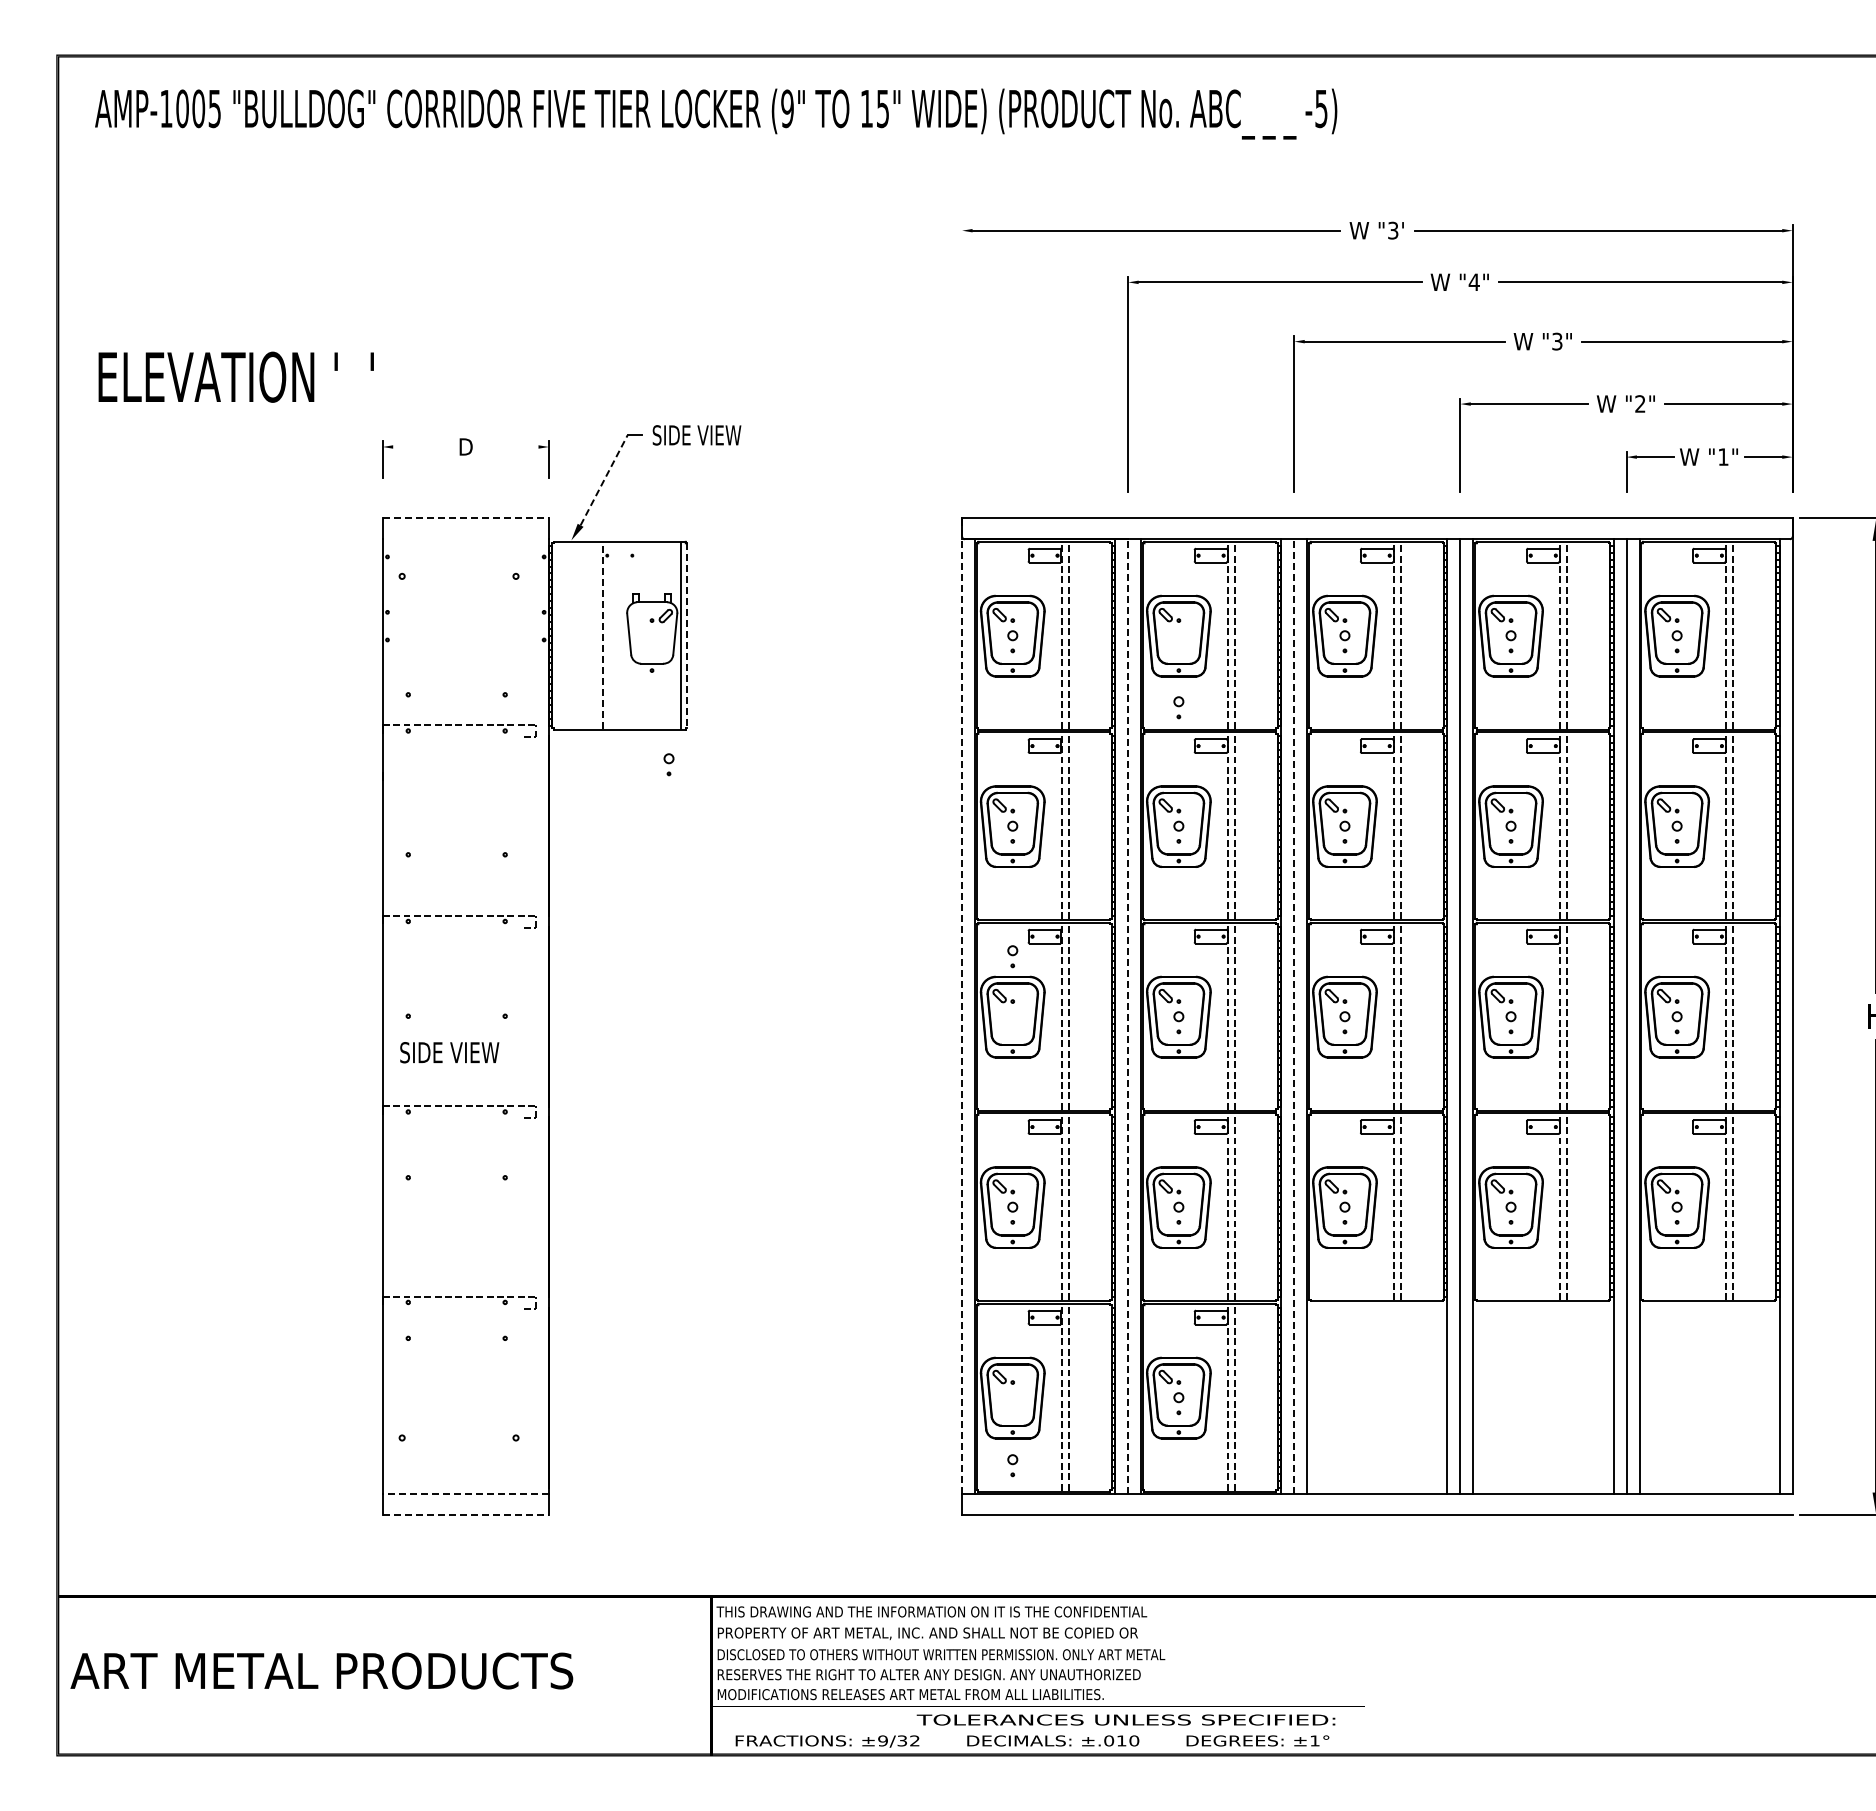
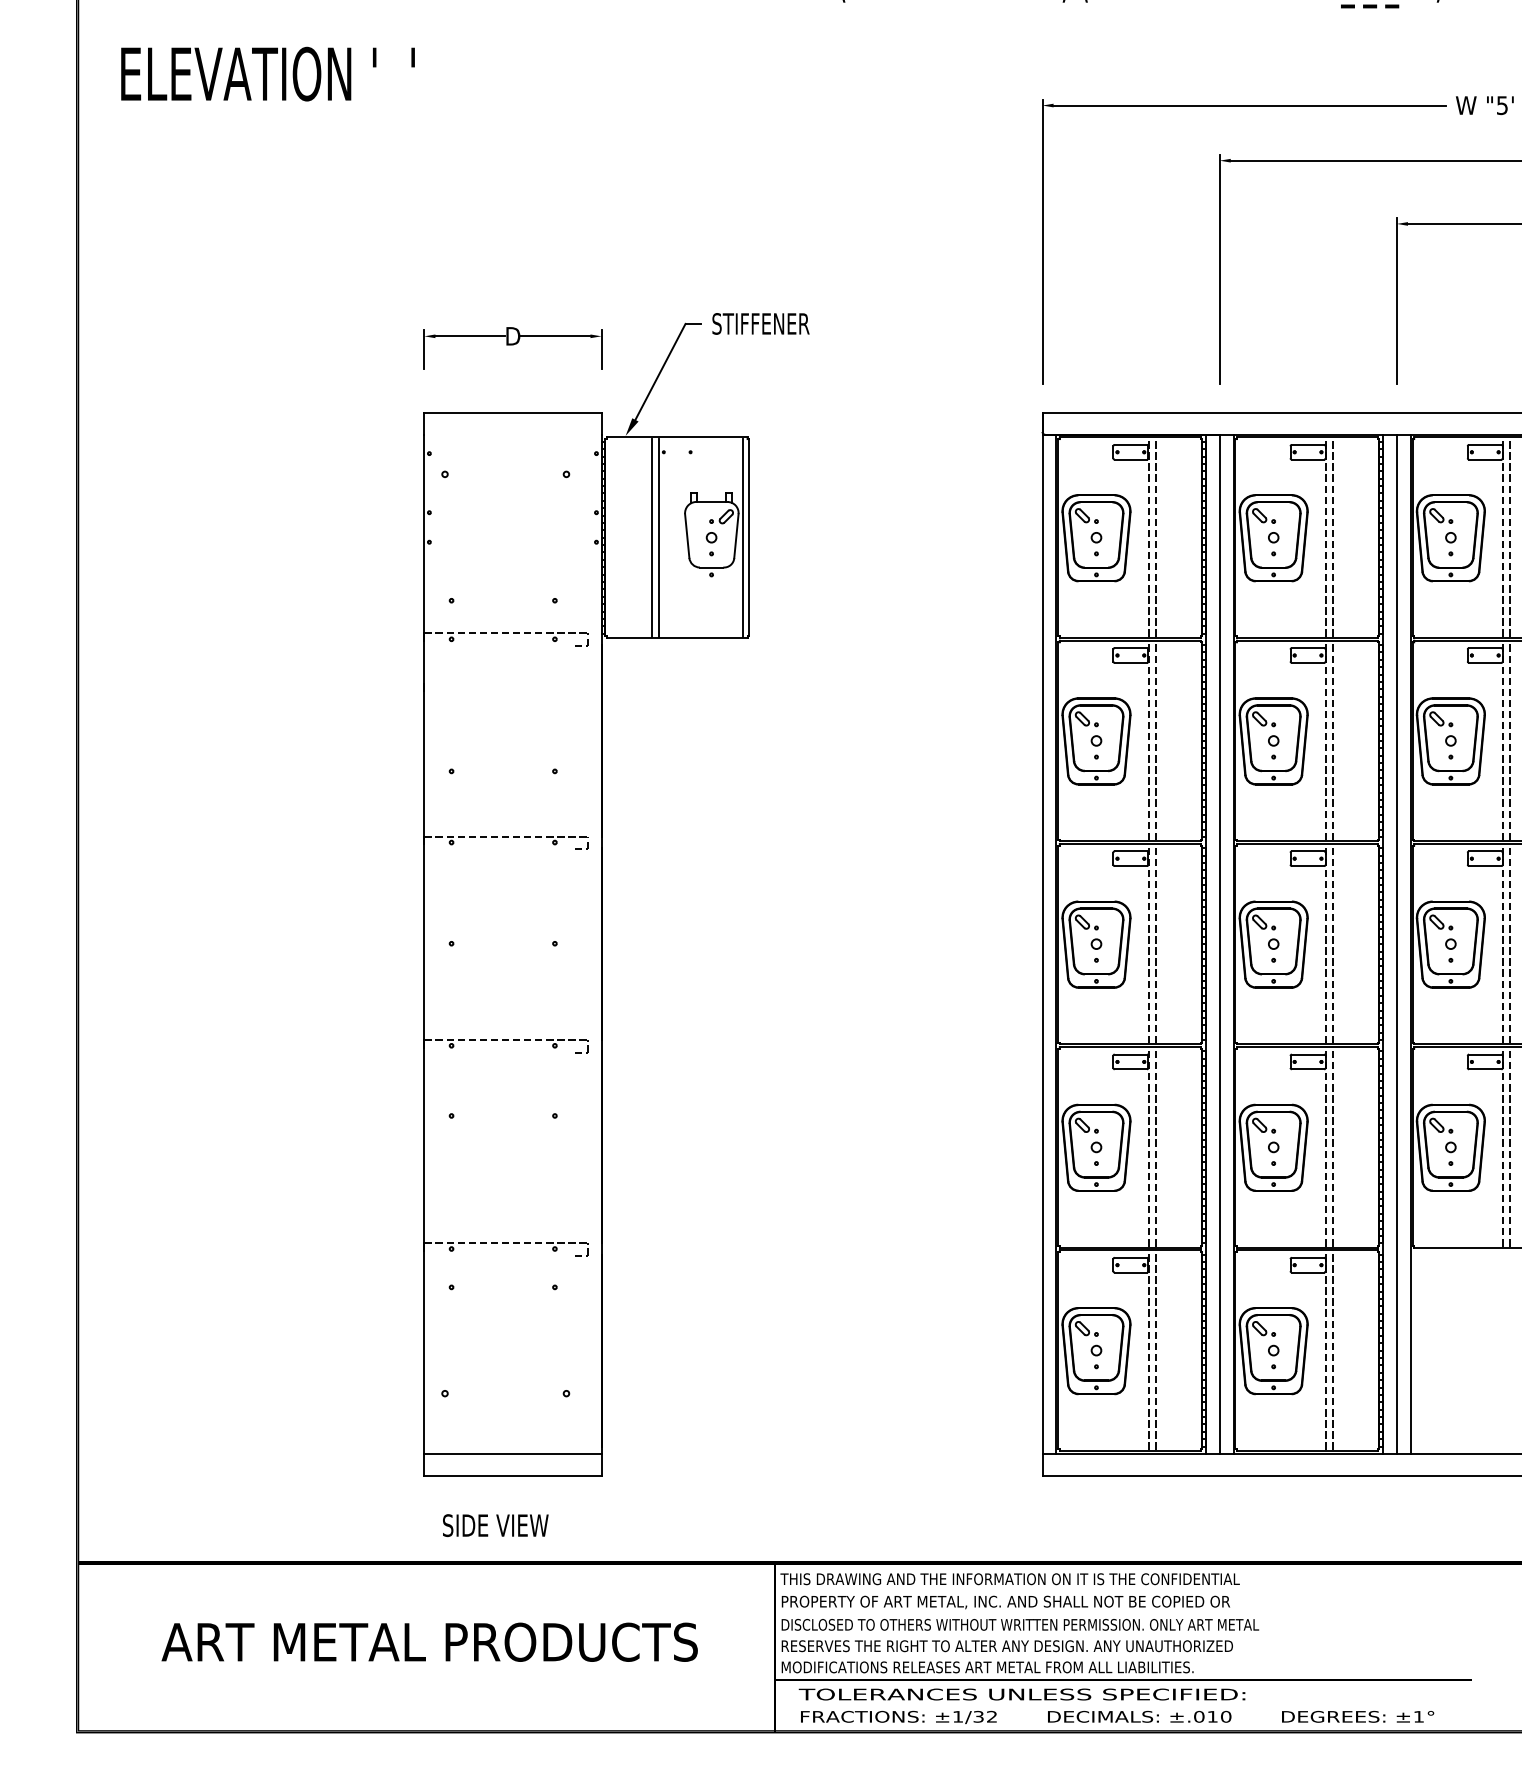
text: (1393, 229) -> (1502, 104), "3' -> "5'
line: (962, 358) -> (1042, 241), added
text: (235, 376) -> (267, 73), moved
text: (702, 435) -> (765, 324), SIDE VIEW -> STIFFENER
line: (425, 446) -> (469, 335), added
line: (505, 446) -> (555, 335), added
line: (604, 480) -> (660, 372), dashed -> solid
line: (466, 518) -> (513, 412), dashed -> solid
line: (596, 635) -> (652, 537), added
line: (603, 635) -> (659, 537), dashed -> solid
line: (687, 636) -> (749, 538), dashed -> solid
part: (1178, 707) -> (1273, 543), moved
part: (668, 764) -> (711, 543), moved
part: (1012, 956) -> (1096, 950), moved
line: (962, 1006) -> (1042, 933), dashed -> solid
line: (1128, 1016) -> (1219, 943), dashed -> solid
line: (1294, 1016) -> (1397, 943), dashed -> solid
text: (449, 1052) -> (495, 1525), moved
part: (1012, 1465) -> (1096, 1356), moved
line: (465, 1494) -> (512, 1453), dashed -> solid
line: (466, 1514) -> (513, 1475), dashed -> solid
text: (321, 1670) -> (429, 1641), moved
text: (1125, 1719) -> (1021, 1693), moved
text: (882, 1740) -> (957, 1716), ±9/32 -> ±1/32

